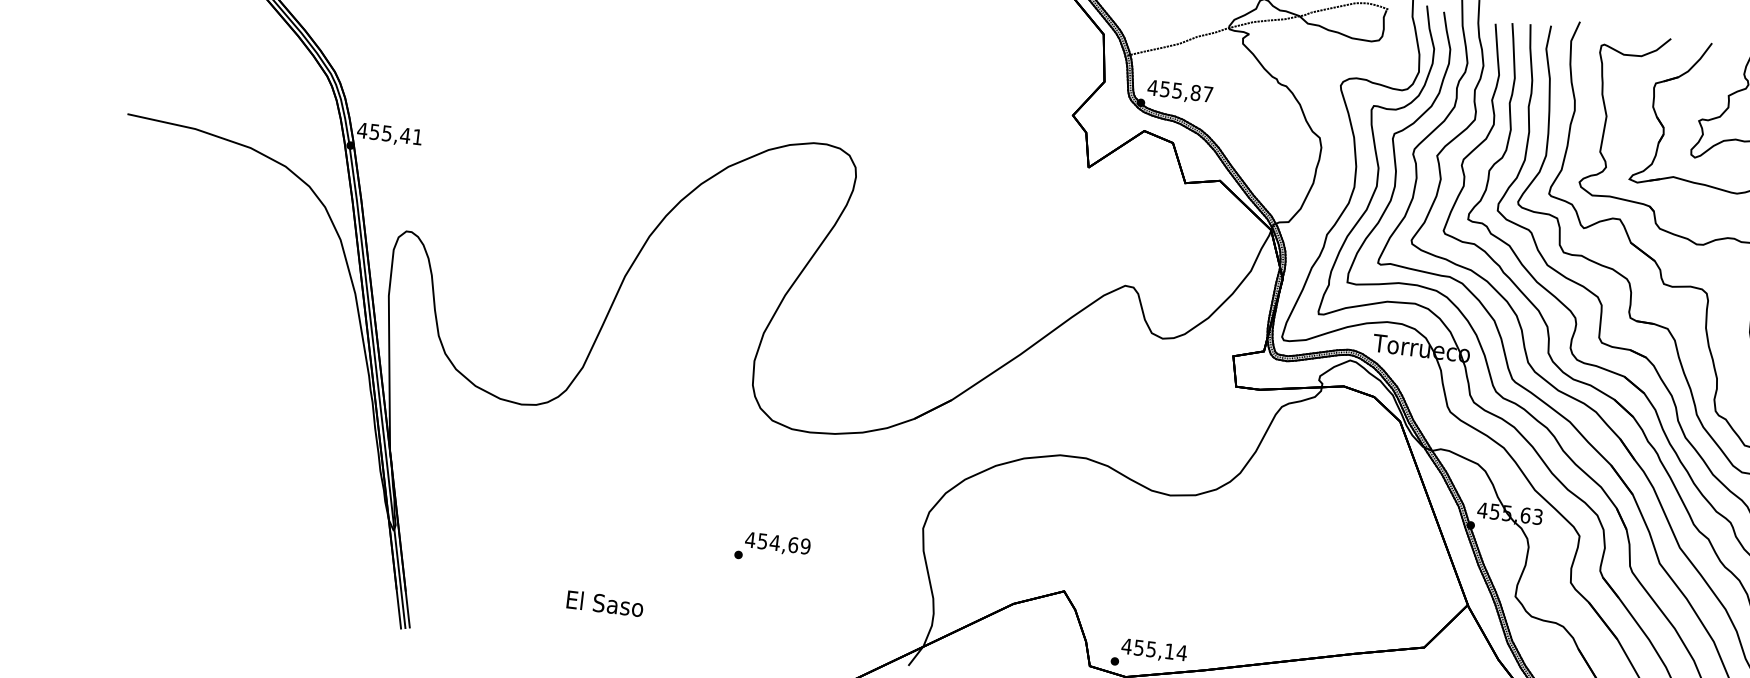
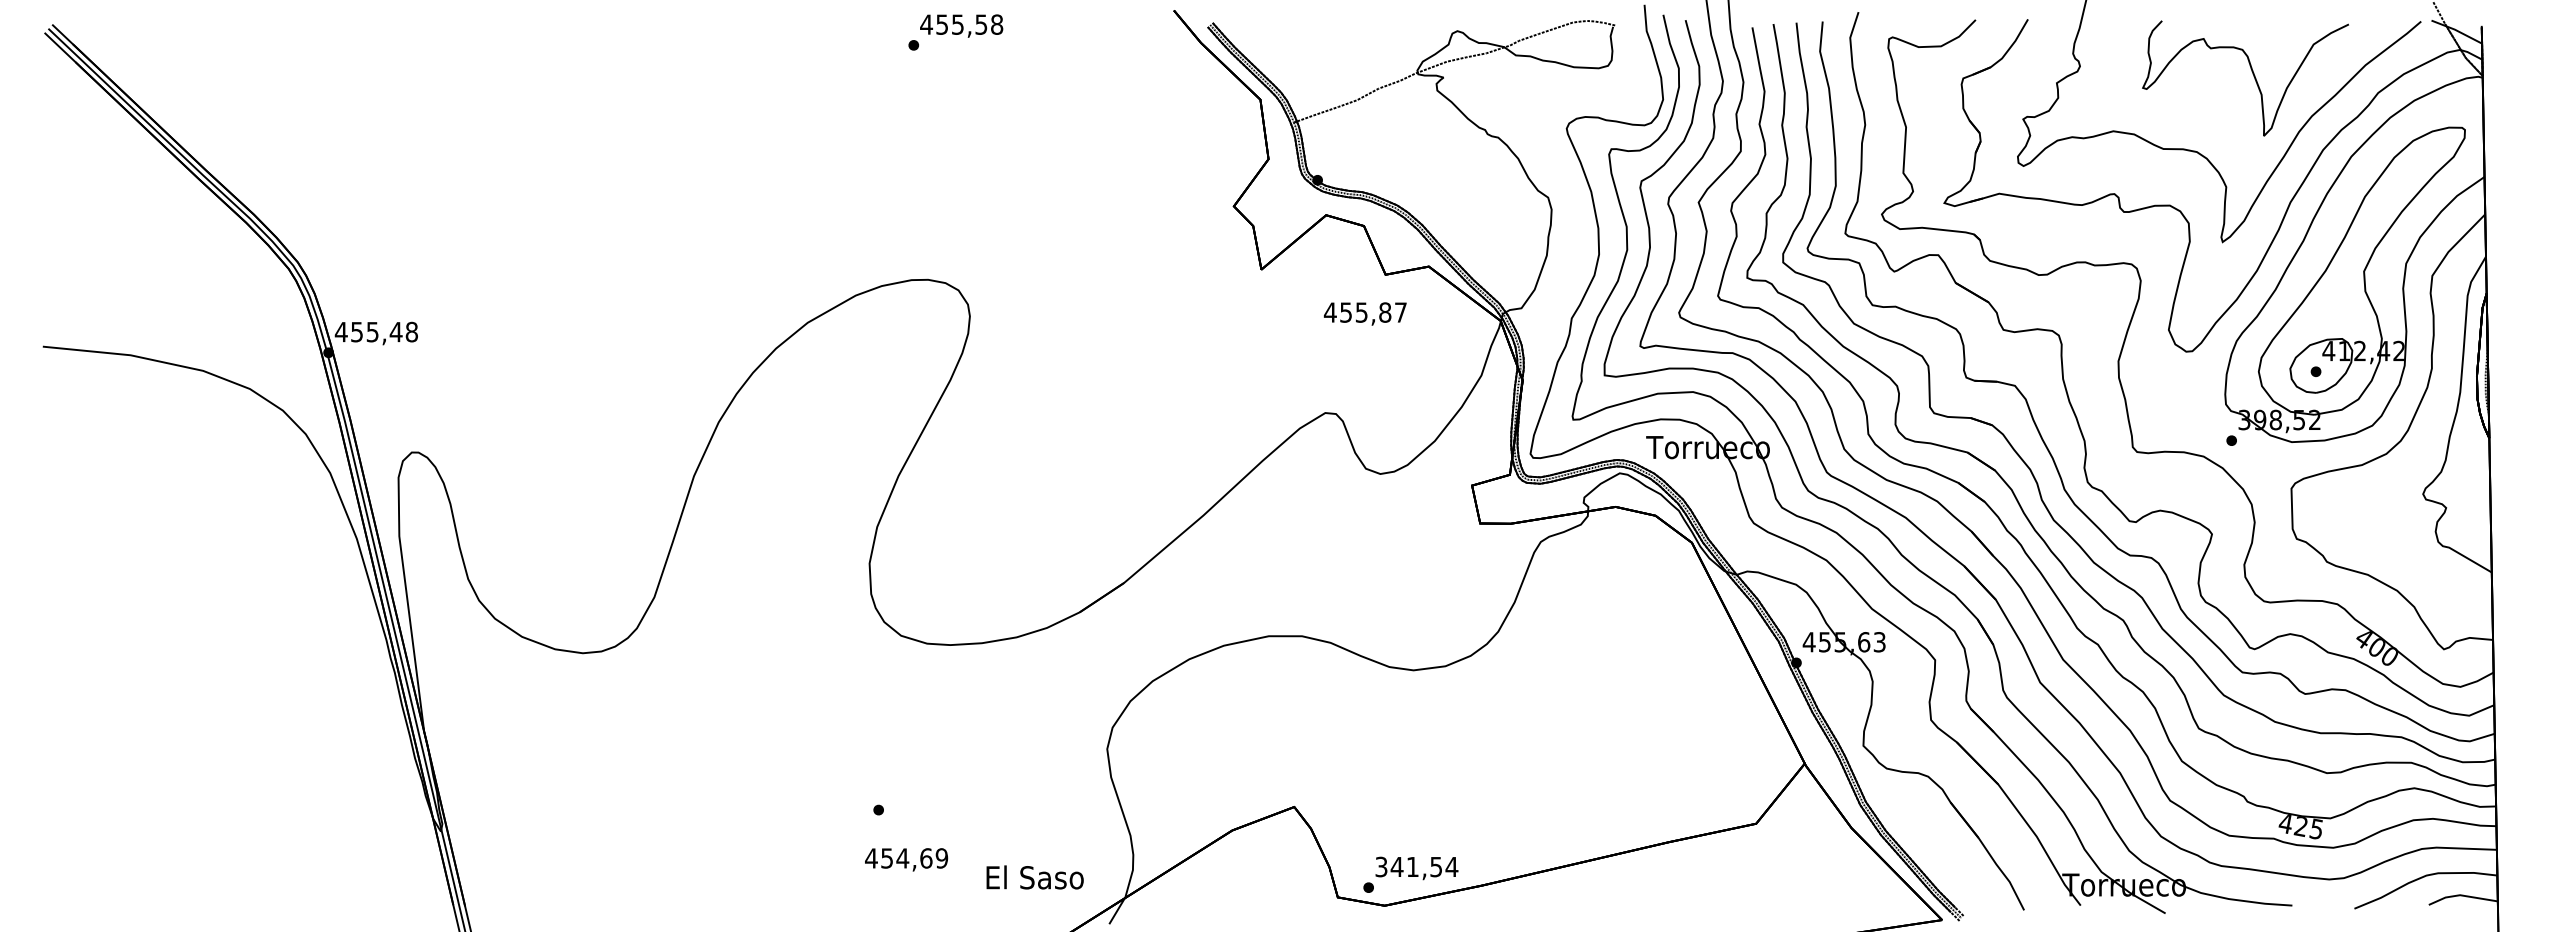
text: (1179, 91) -> (1364, 313), moved
text: (417, 136) -> (411, 331), 455,41 -> 455,48
text: (777, 544) -> (906, 859), moved
text: (604, 603) -> (1034, 877), moved
text: (1148, 648) -> (1408, 866), 455,14 -> 341,54

